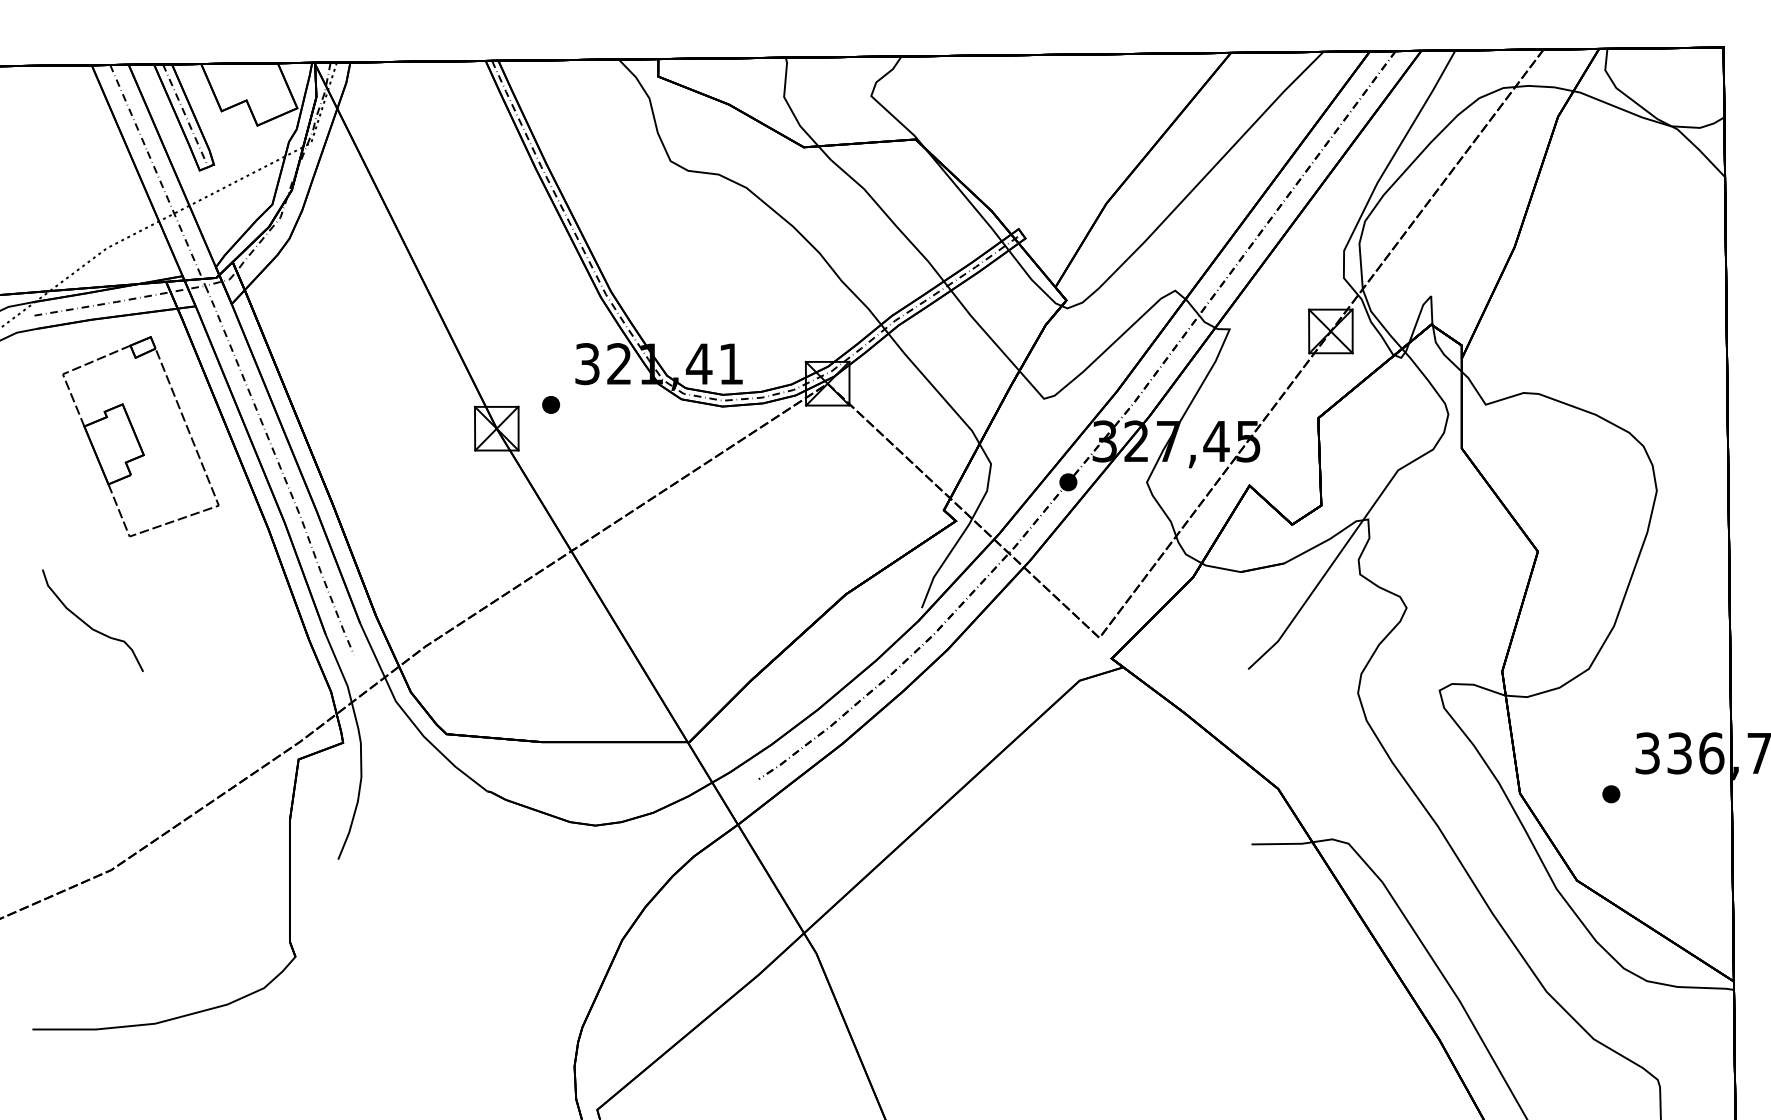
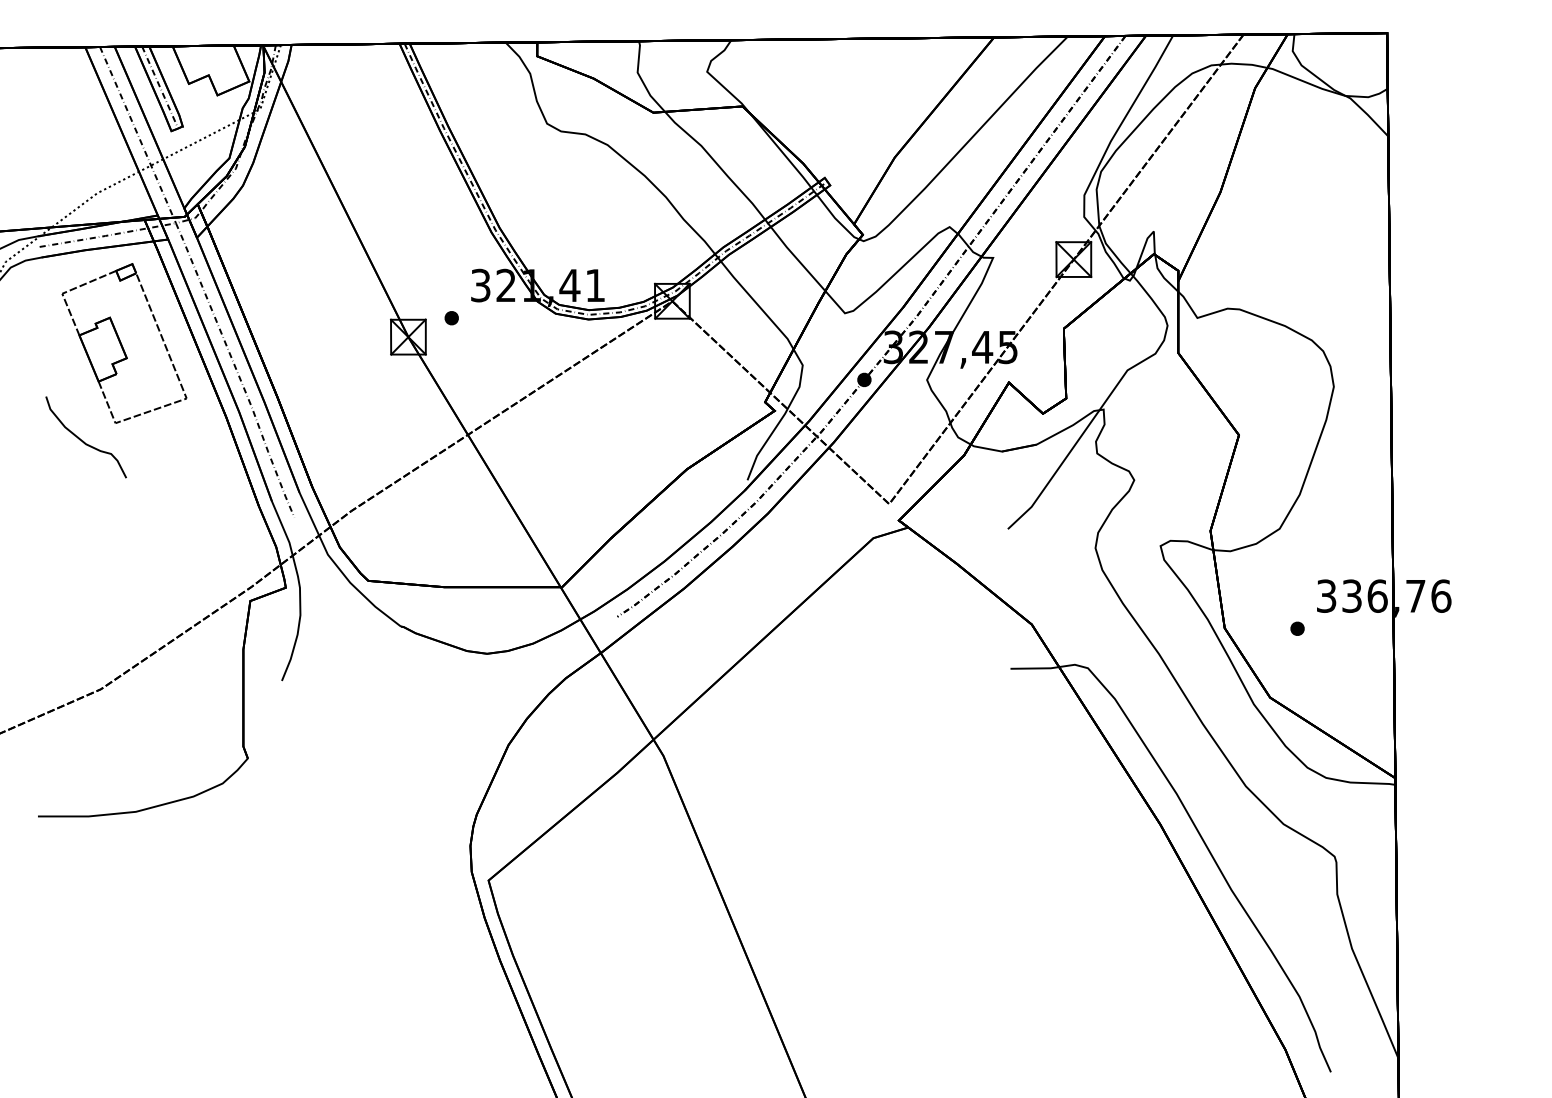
curve: (89, 624) -> (83, 440), moved

